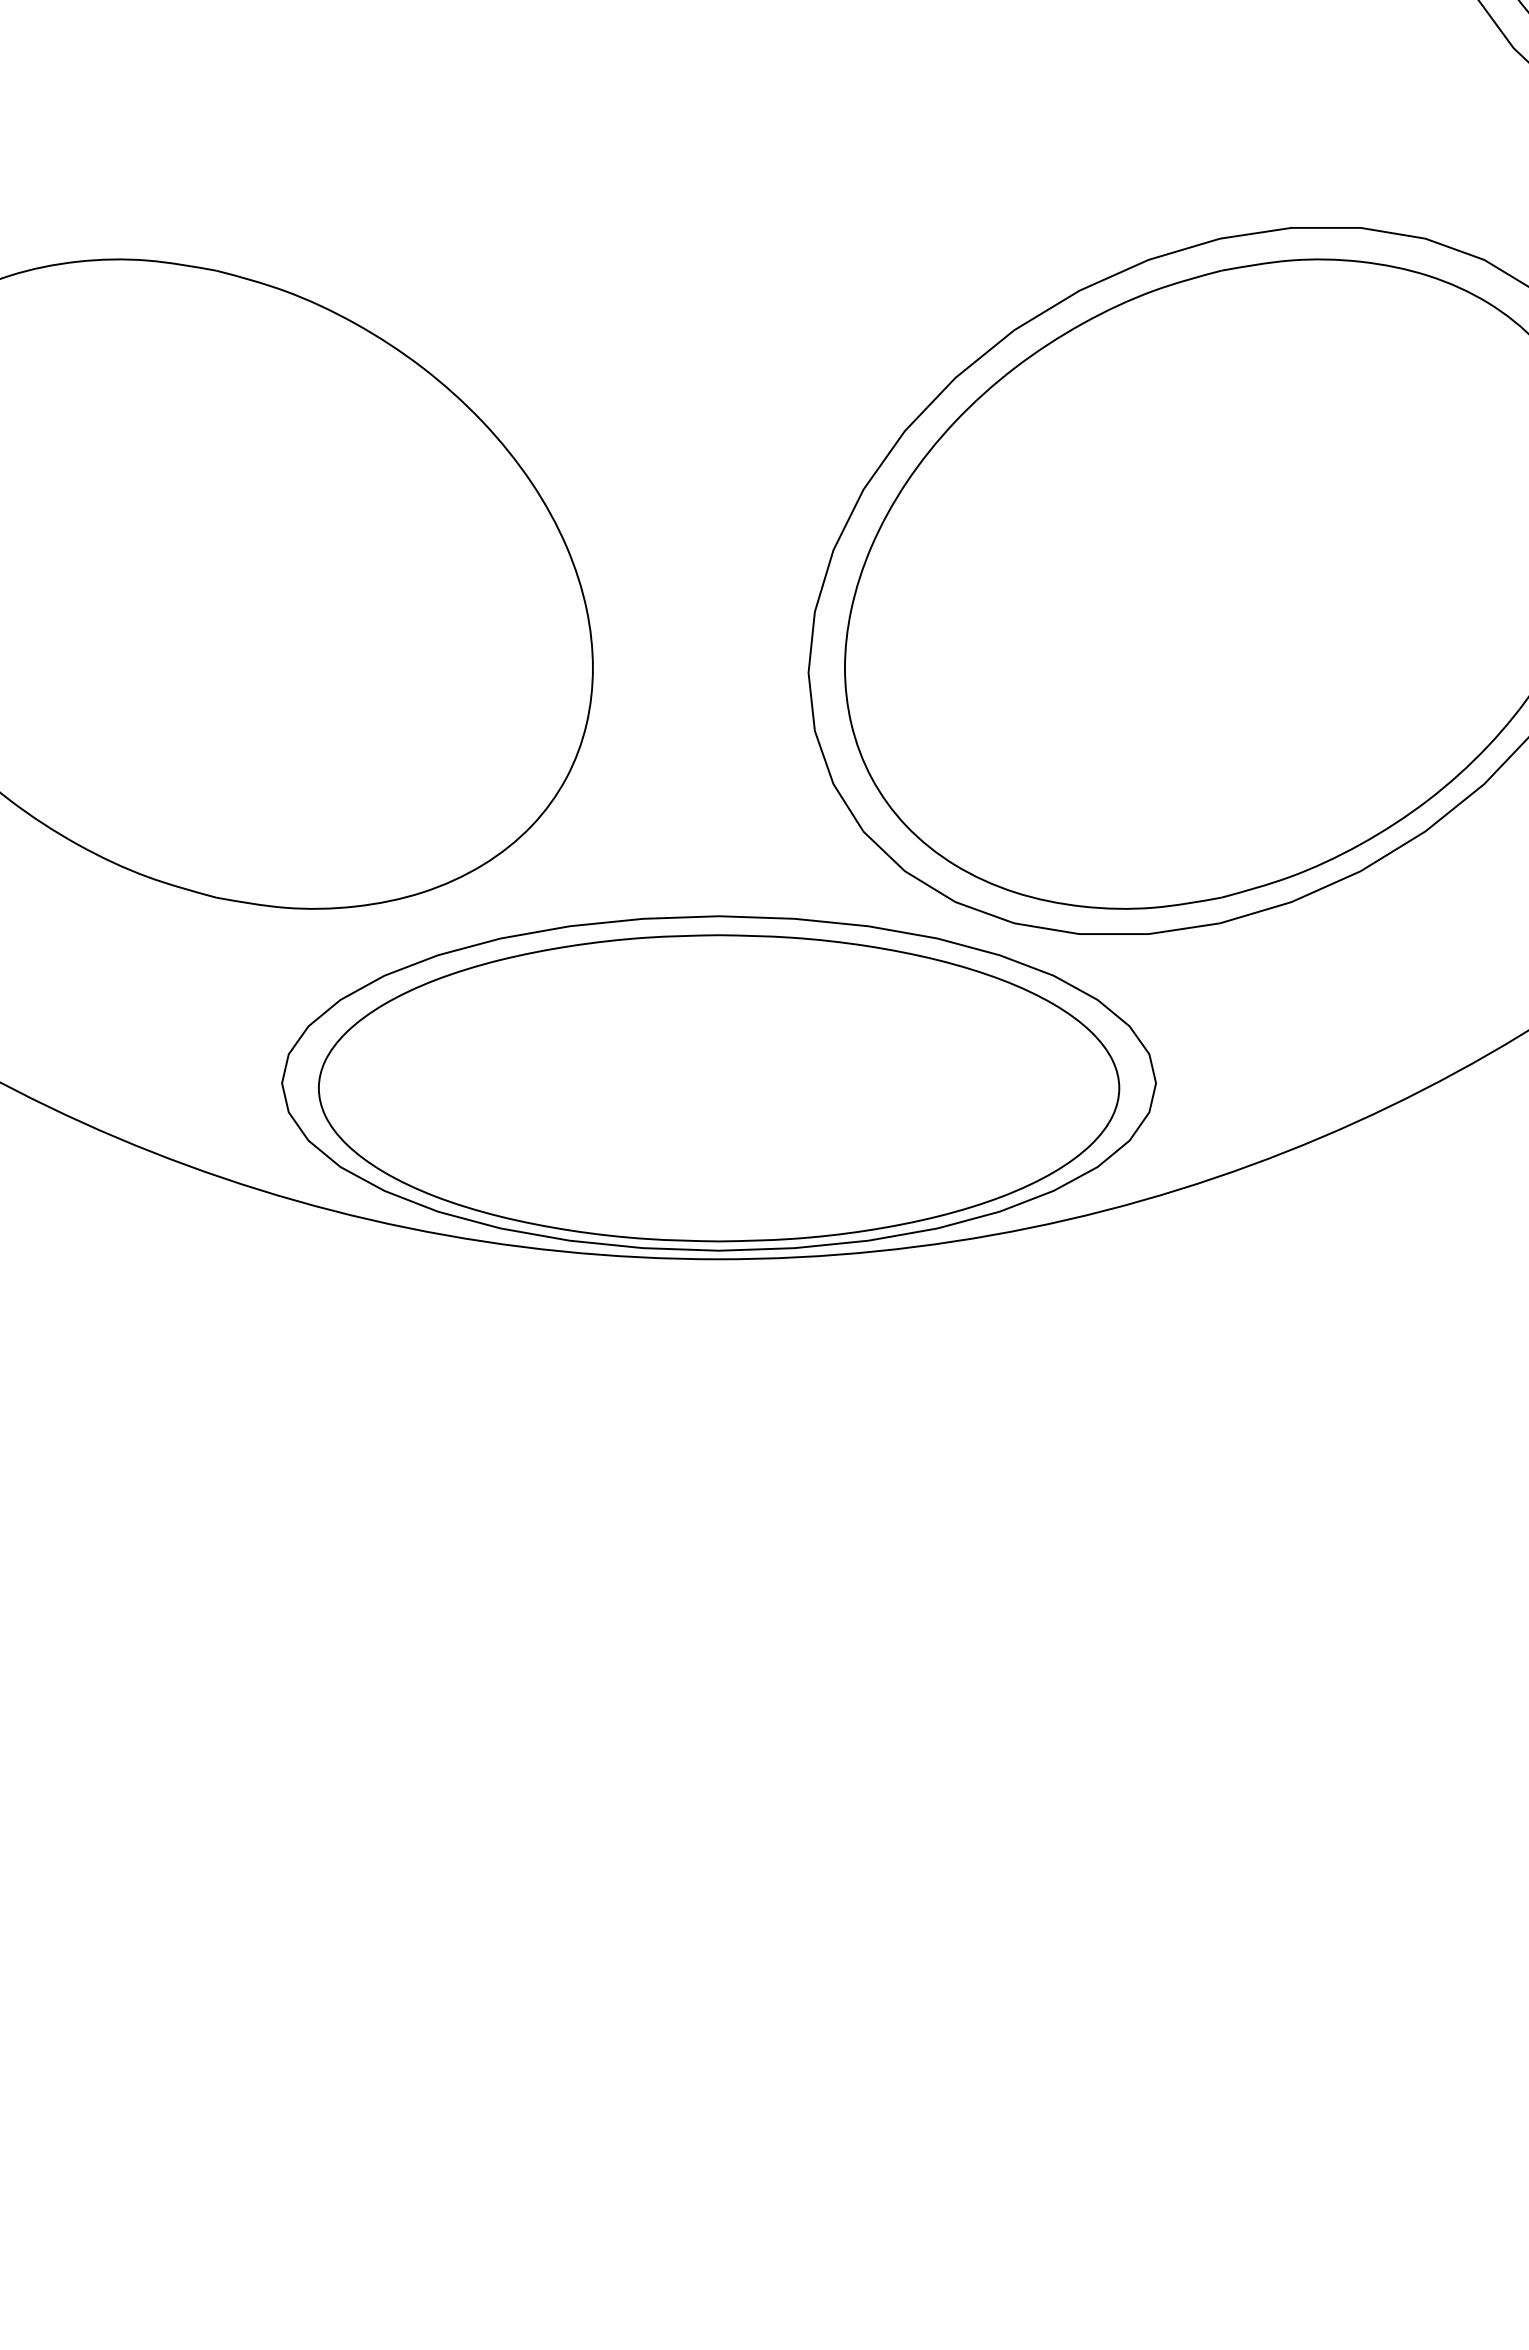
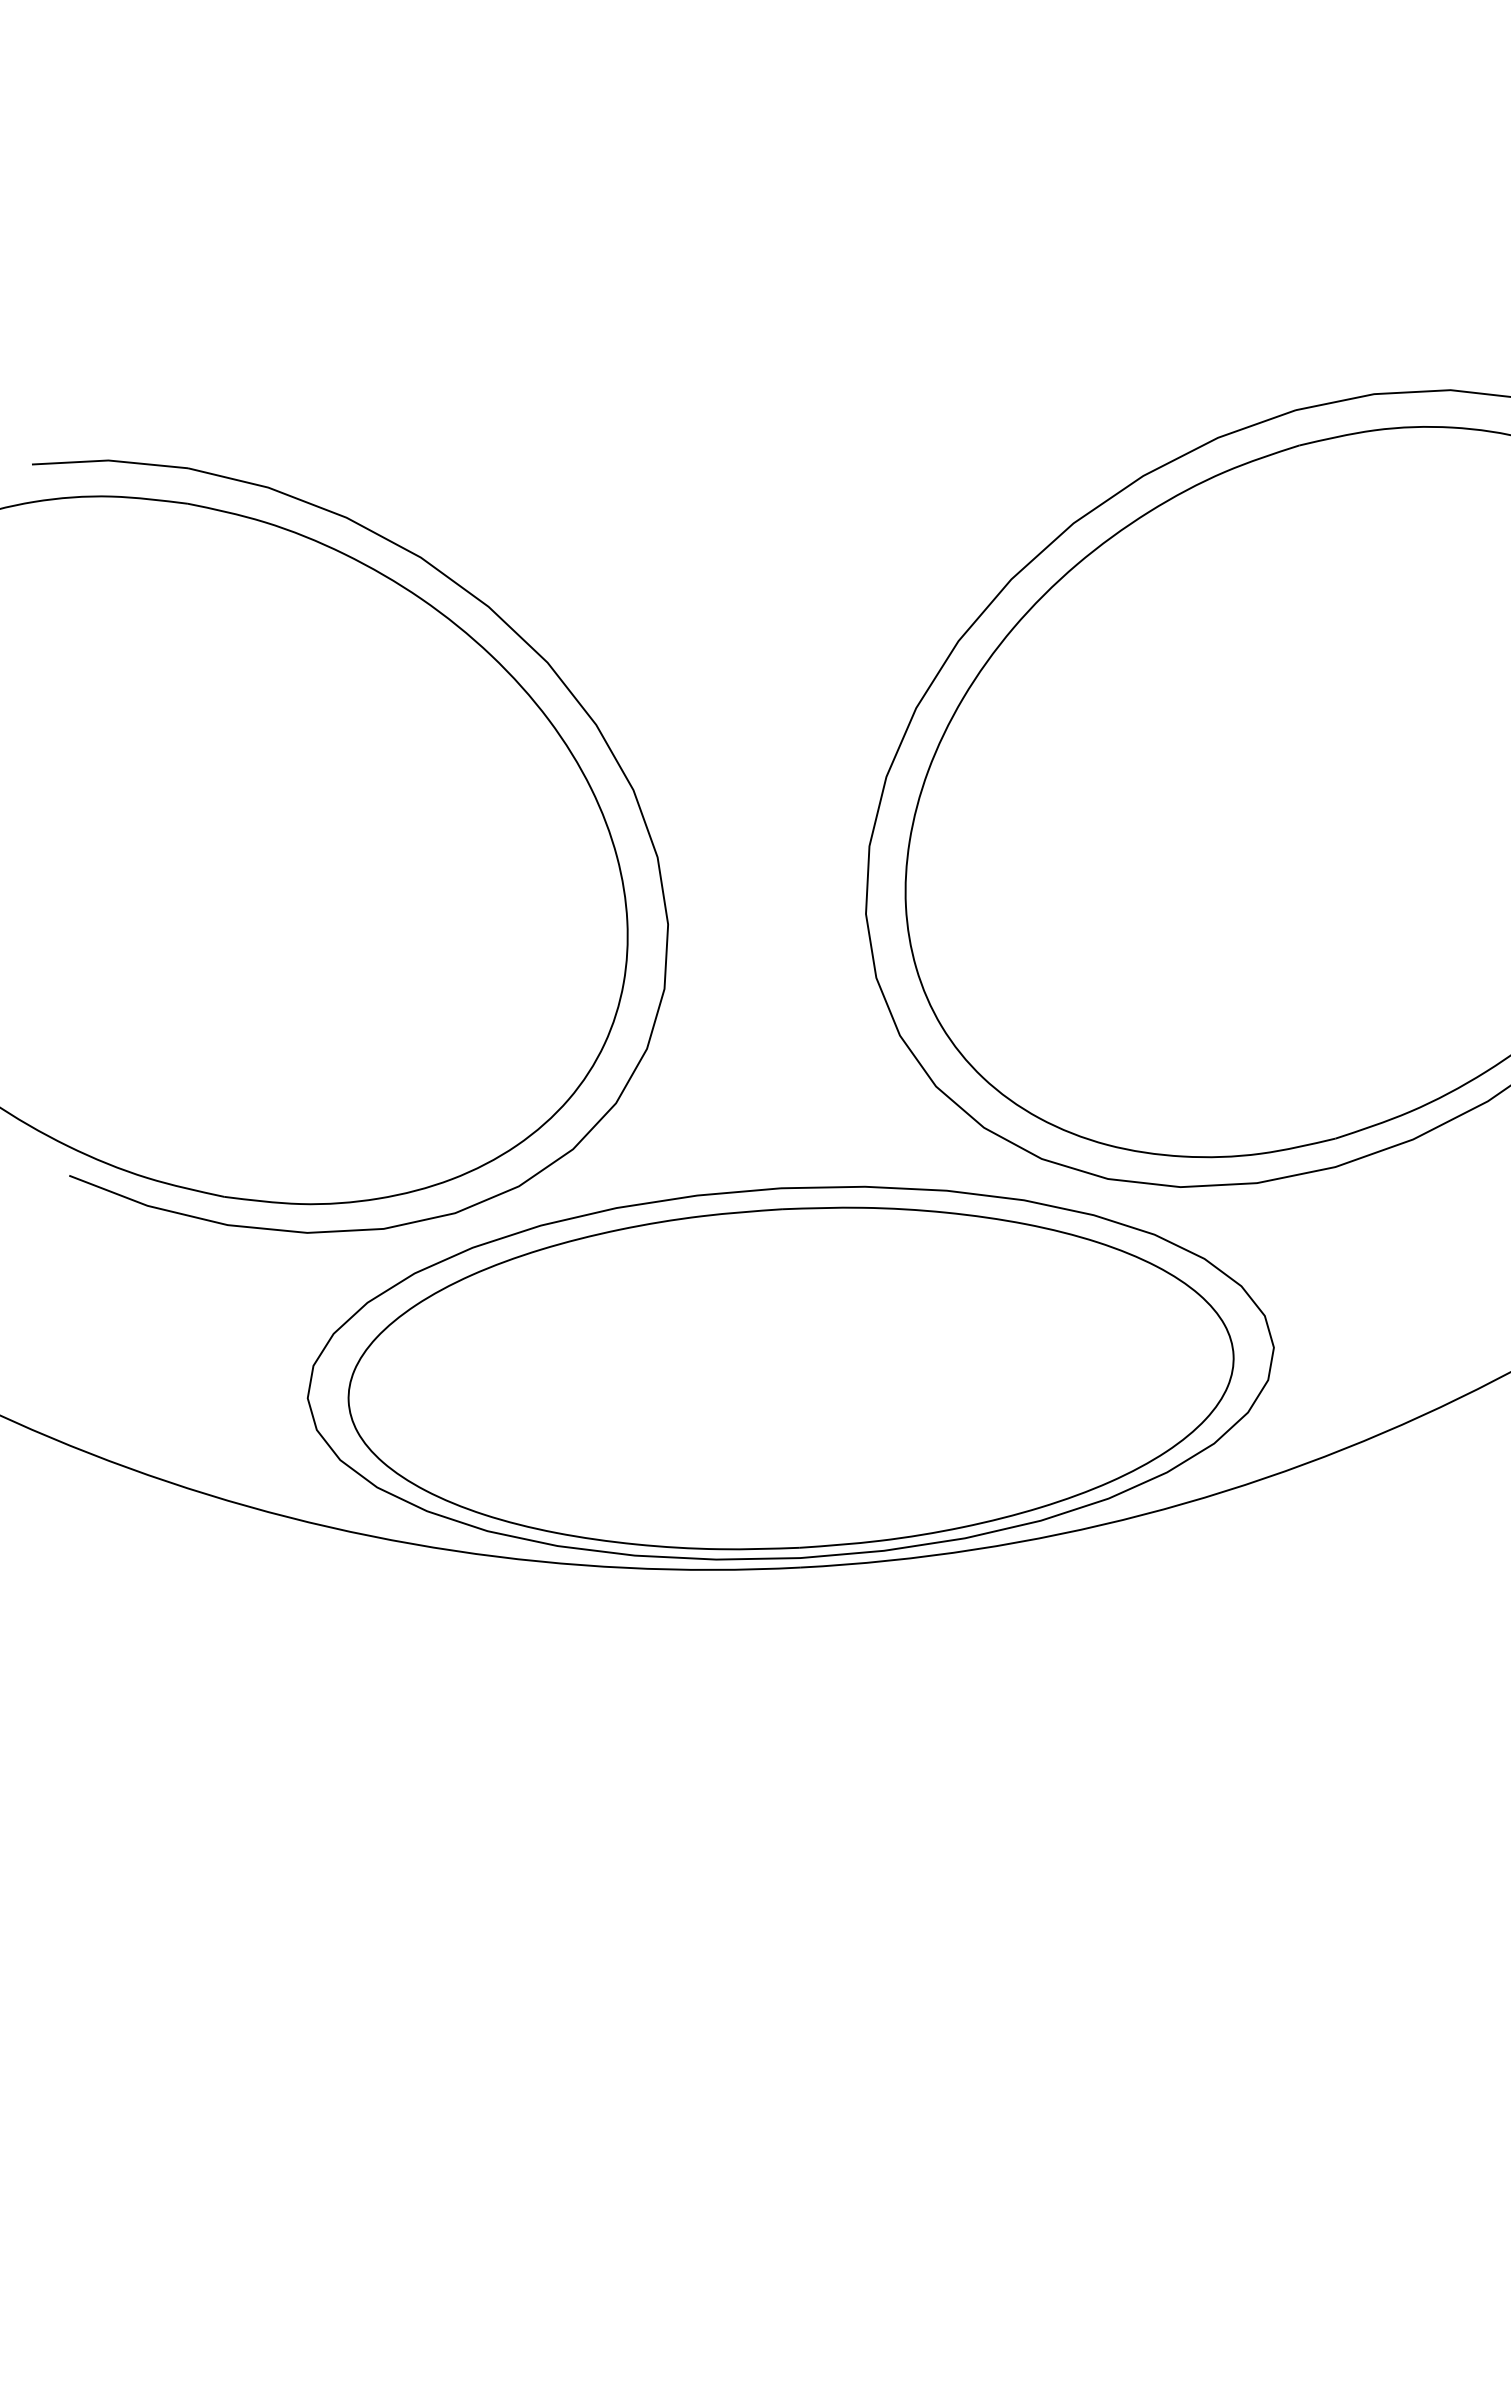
part: (542, 446) -> (558, 679), added

